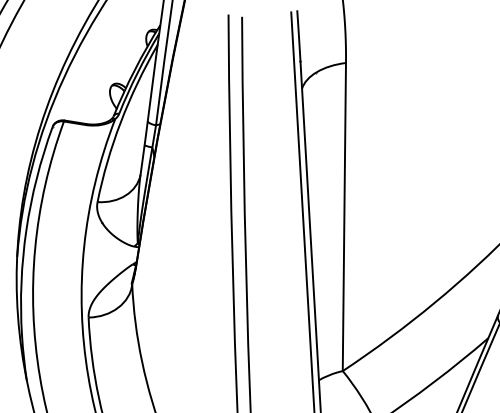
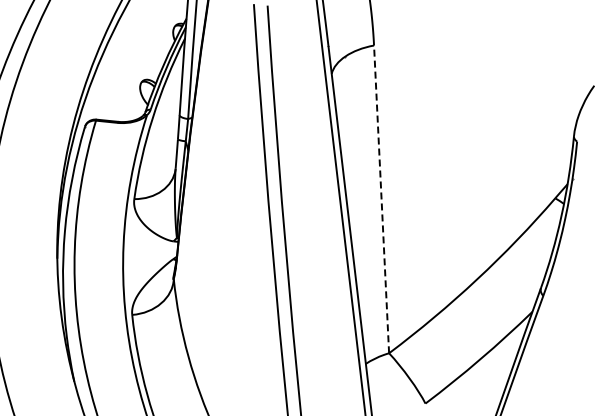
line: (344, 216) -> (381, 198), solid -> dashed

